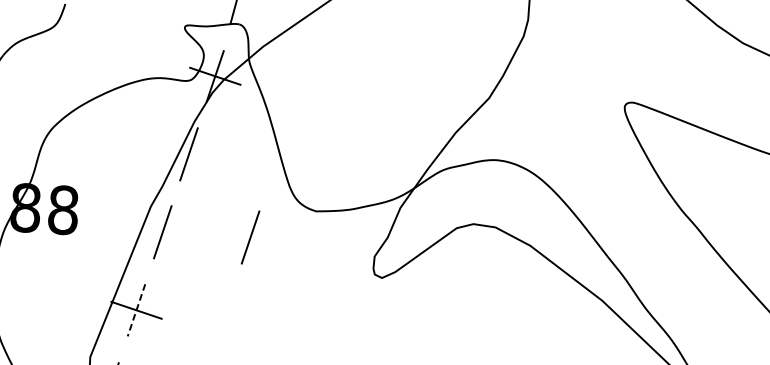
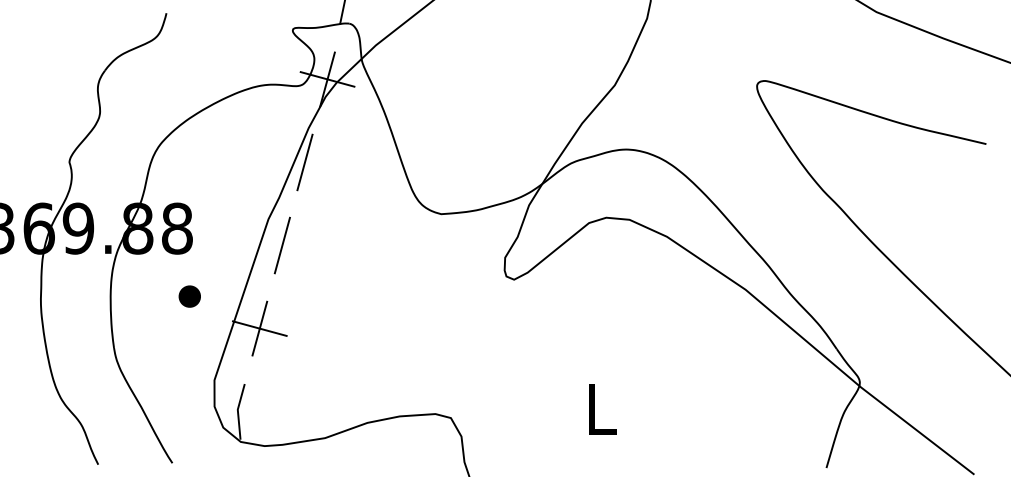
line: (249, 237) -> (373, 245), removed
part: (71, 275) -> (189, 296), added
line: (136, 310) -> (259, 328), dashed -> solid

